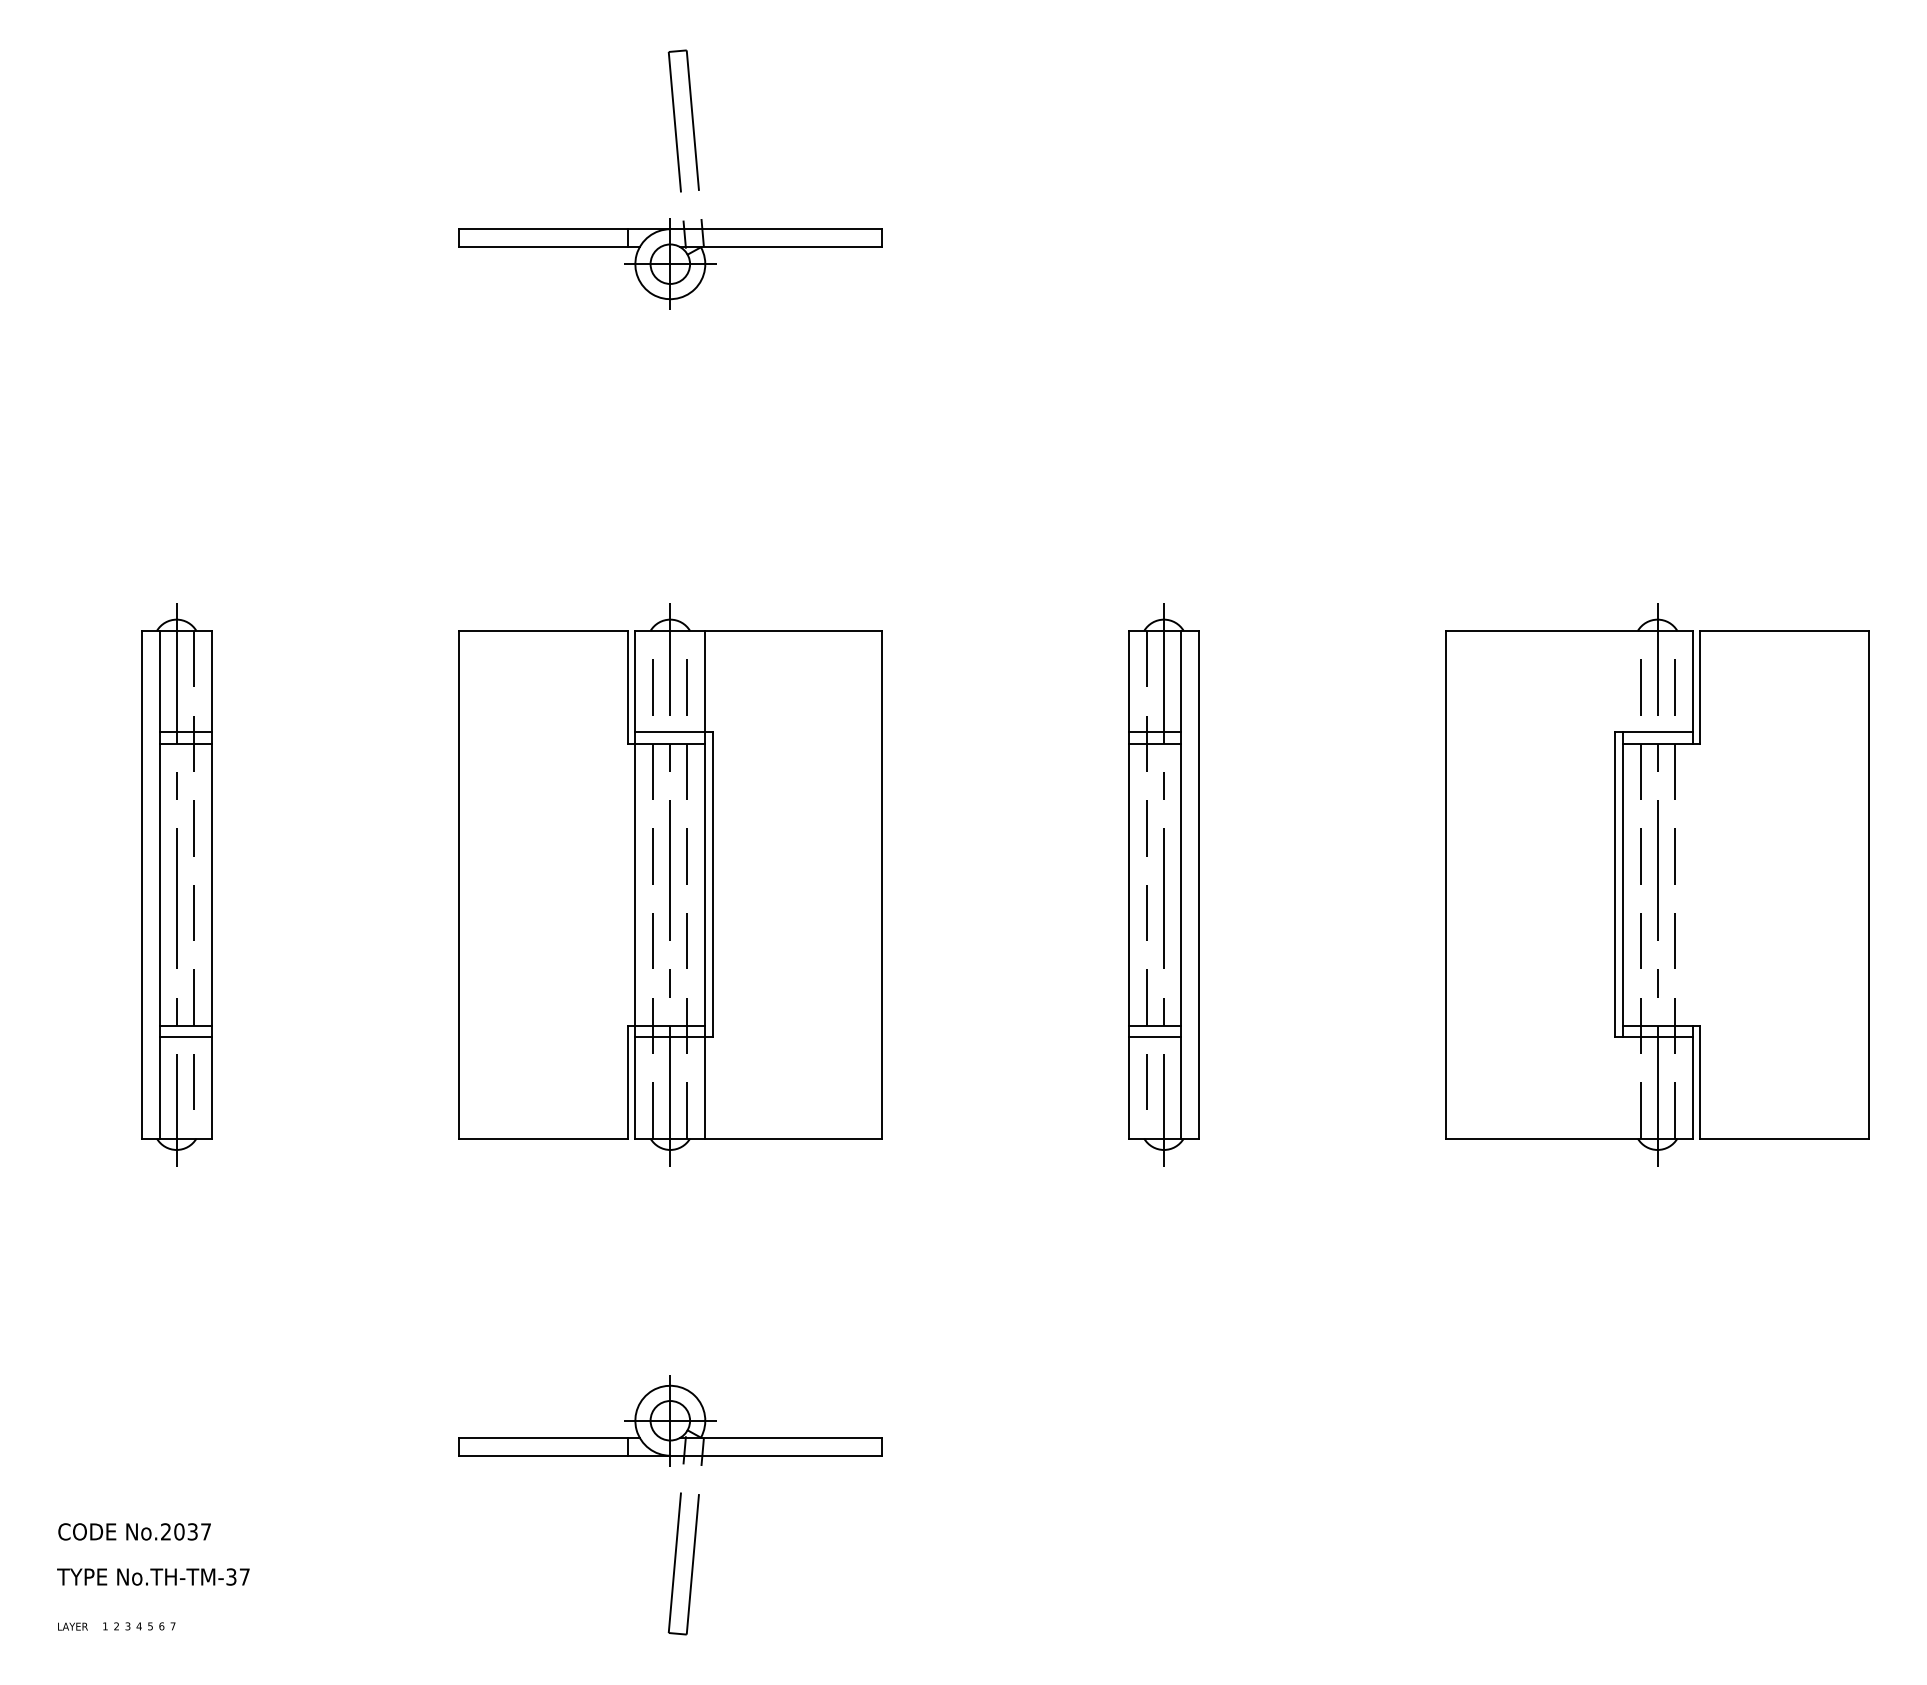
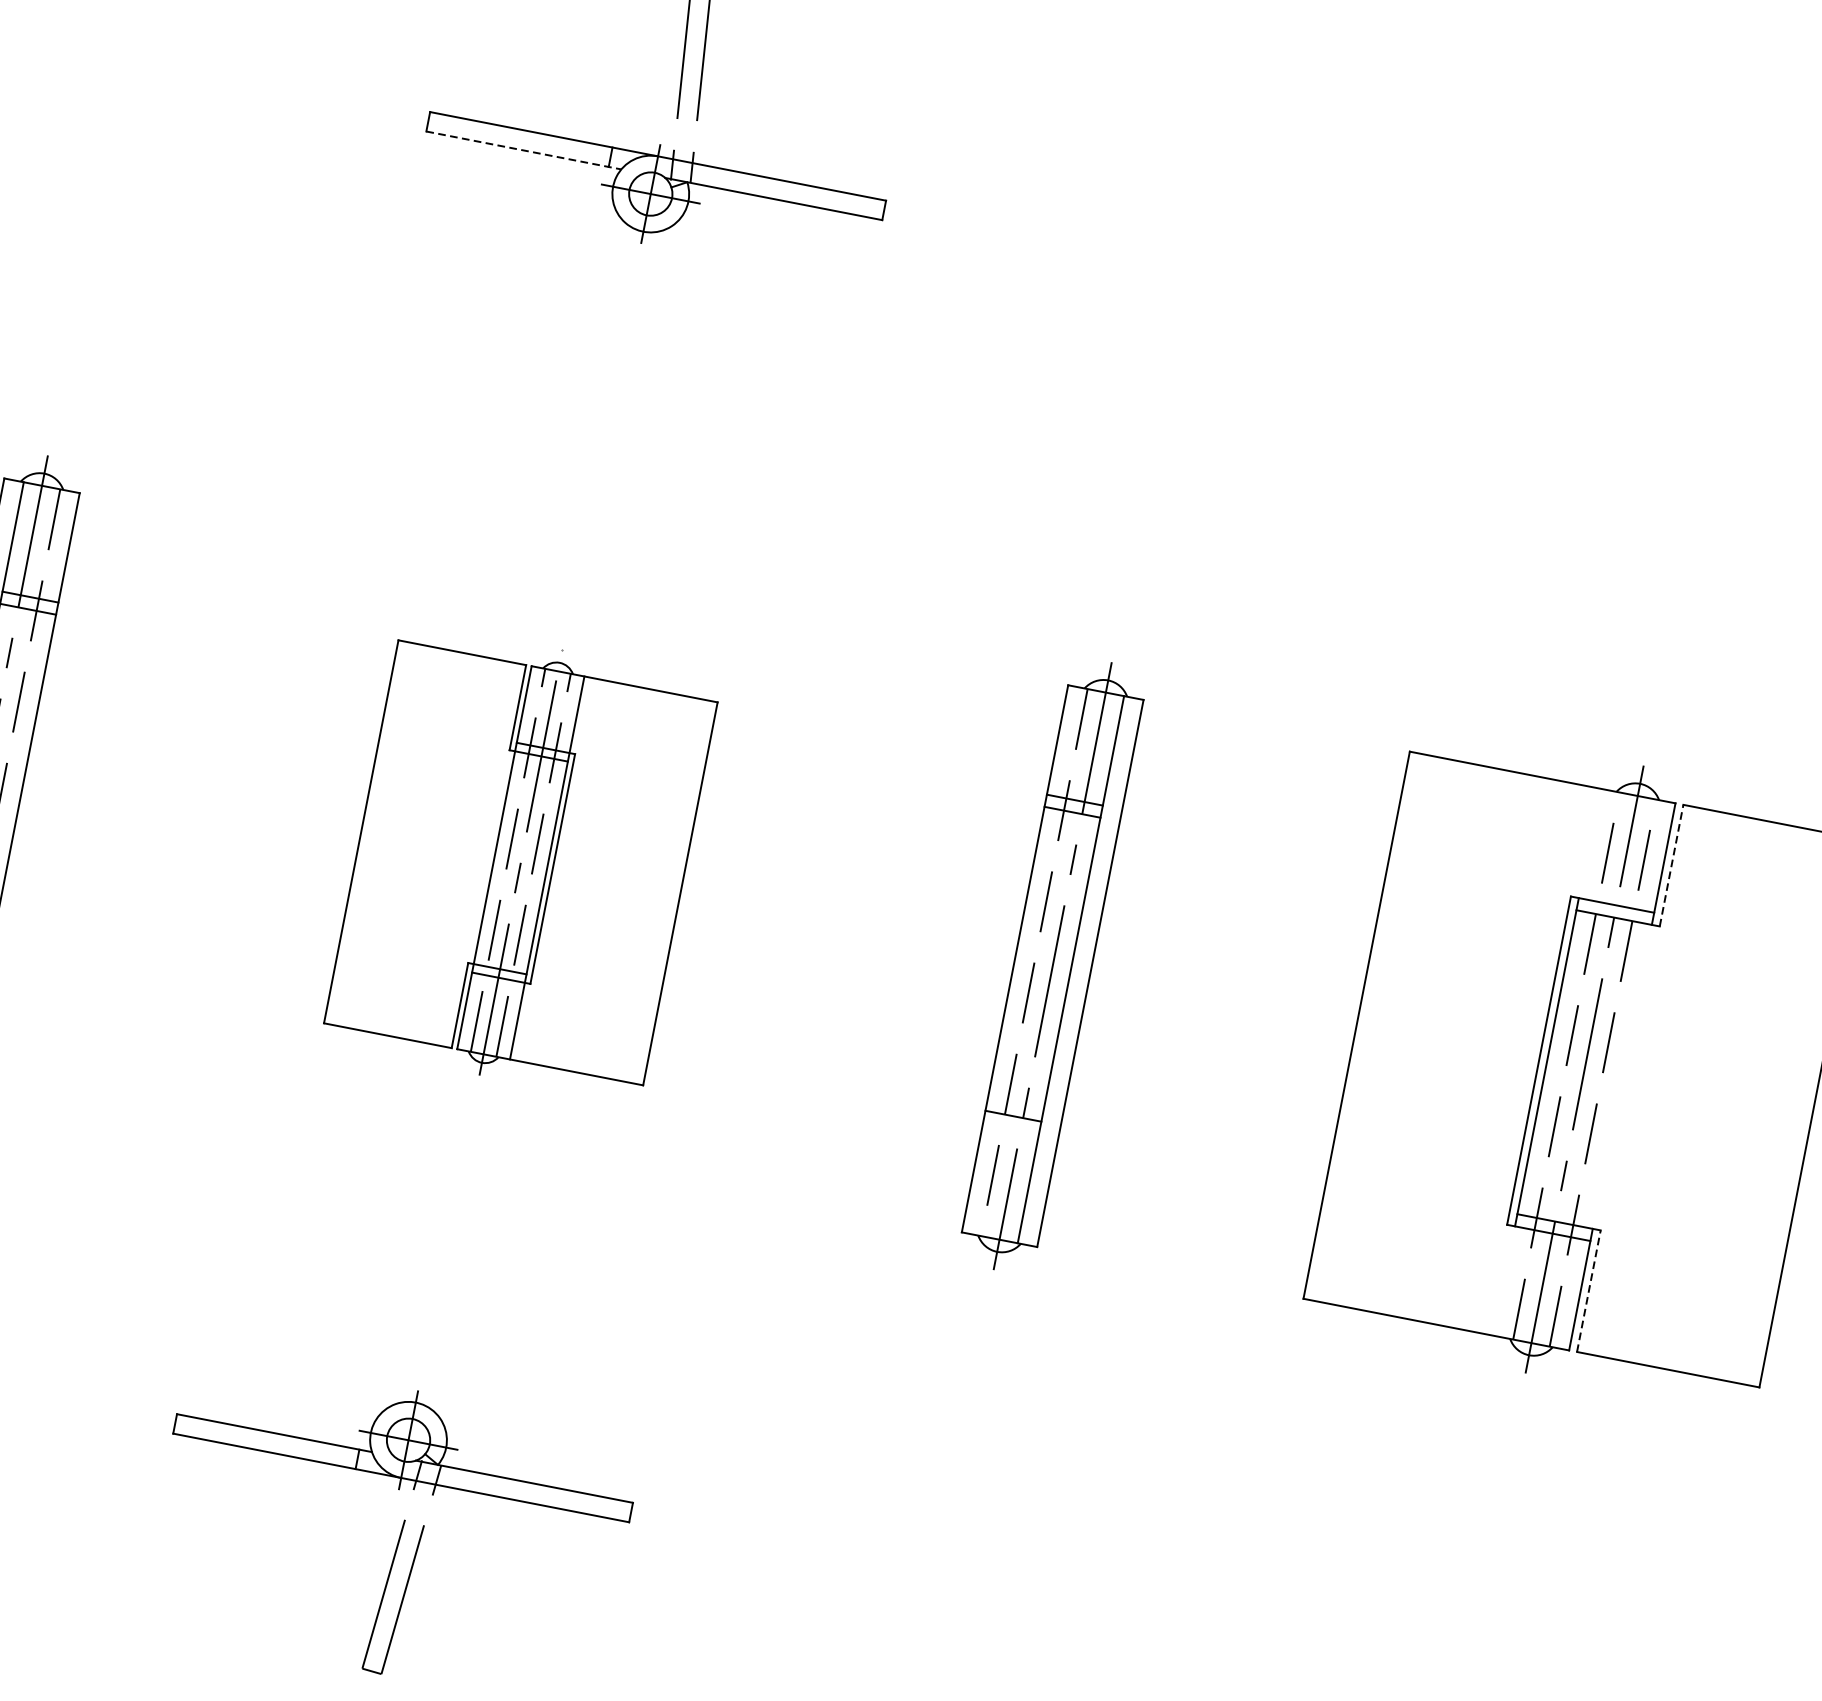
line: (549, 247) -> (524, 150), solid -> dashed
line: (1699, 686) -> (1671, 864), solid -> dashed
part: (670, 884) -> (521, 862), size x0.7
line: (1154, 1037) -> (1010, 1128), removed
line: (1699, 1081) -> (1588, 1290), solid -> dashed

